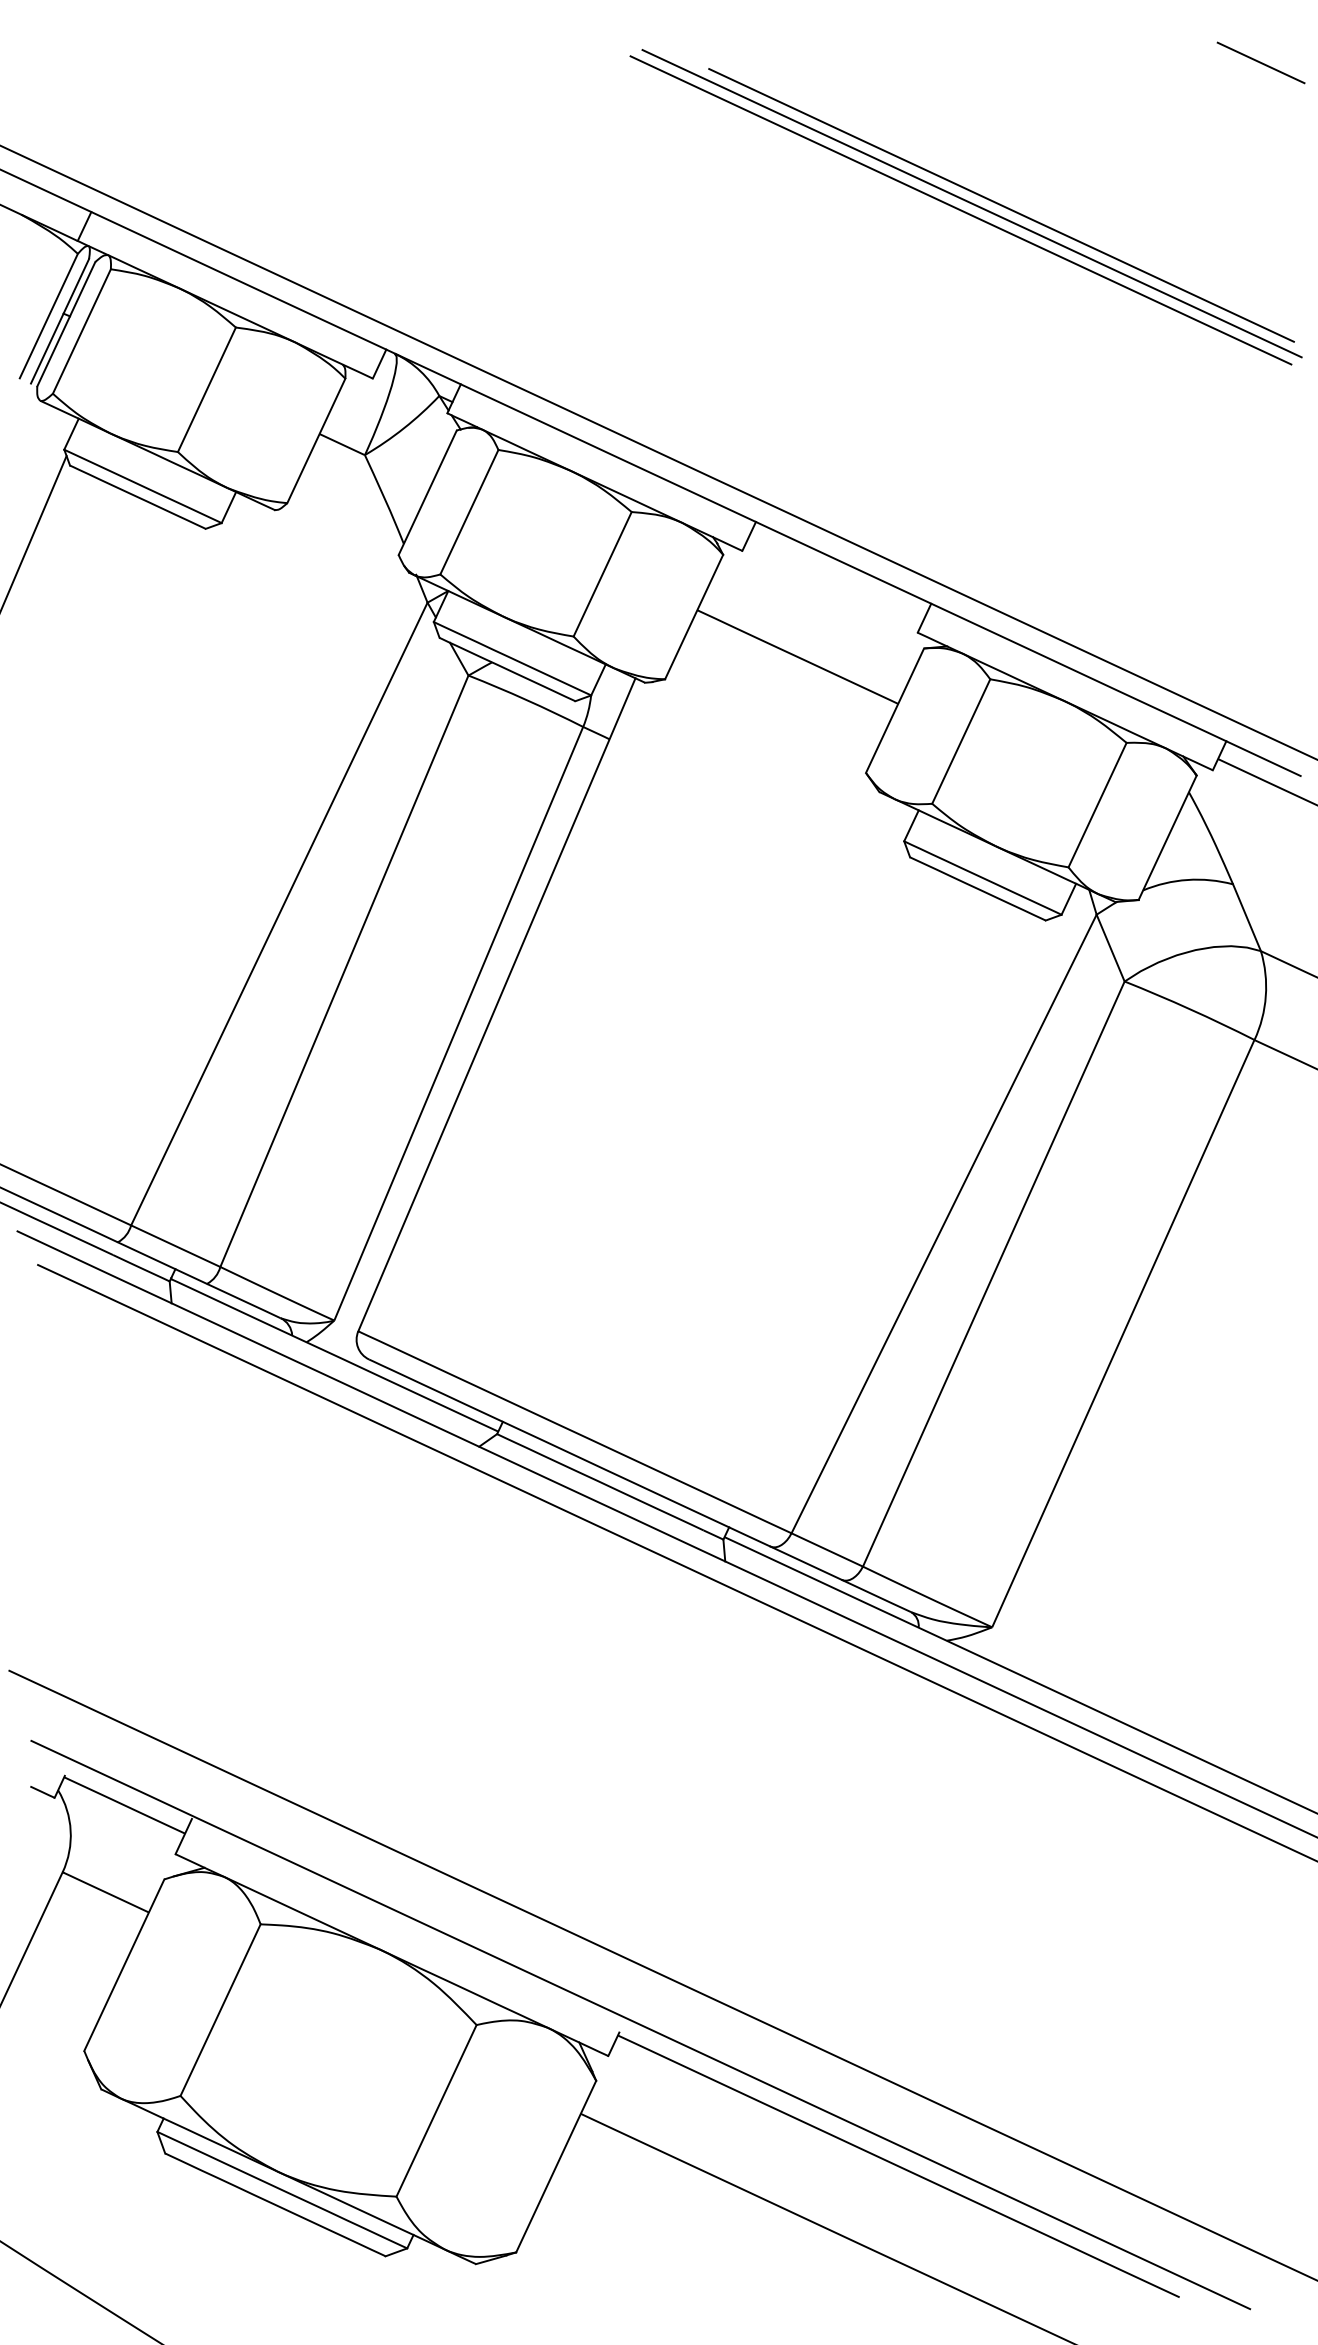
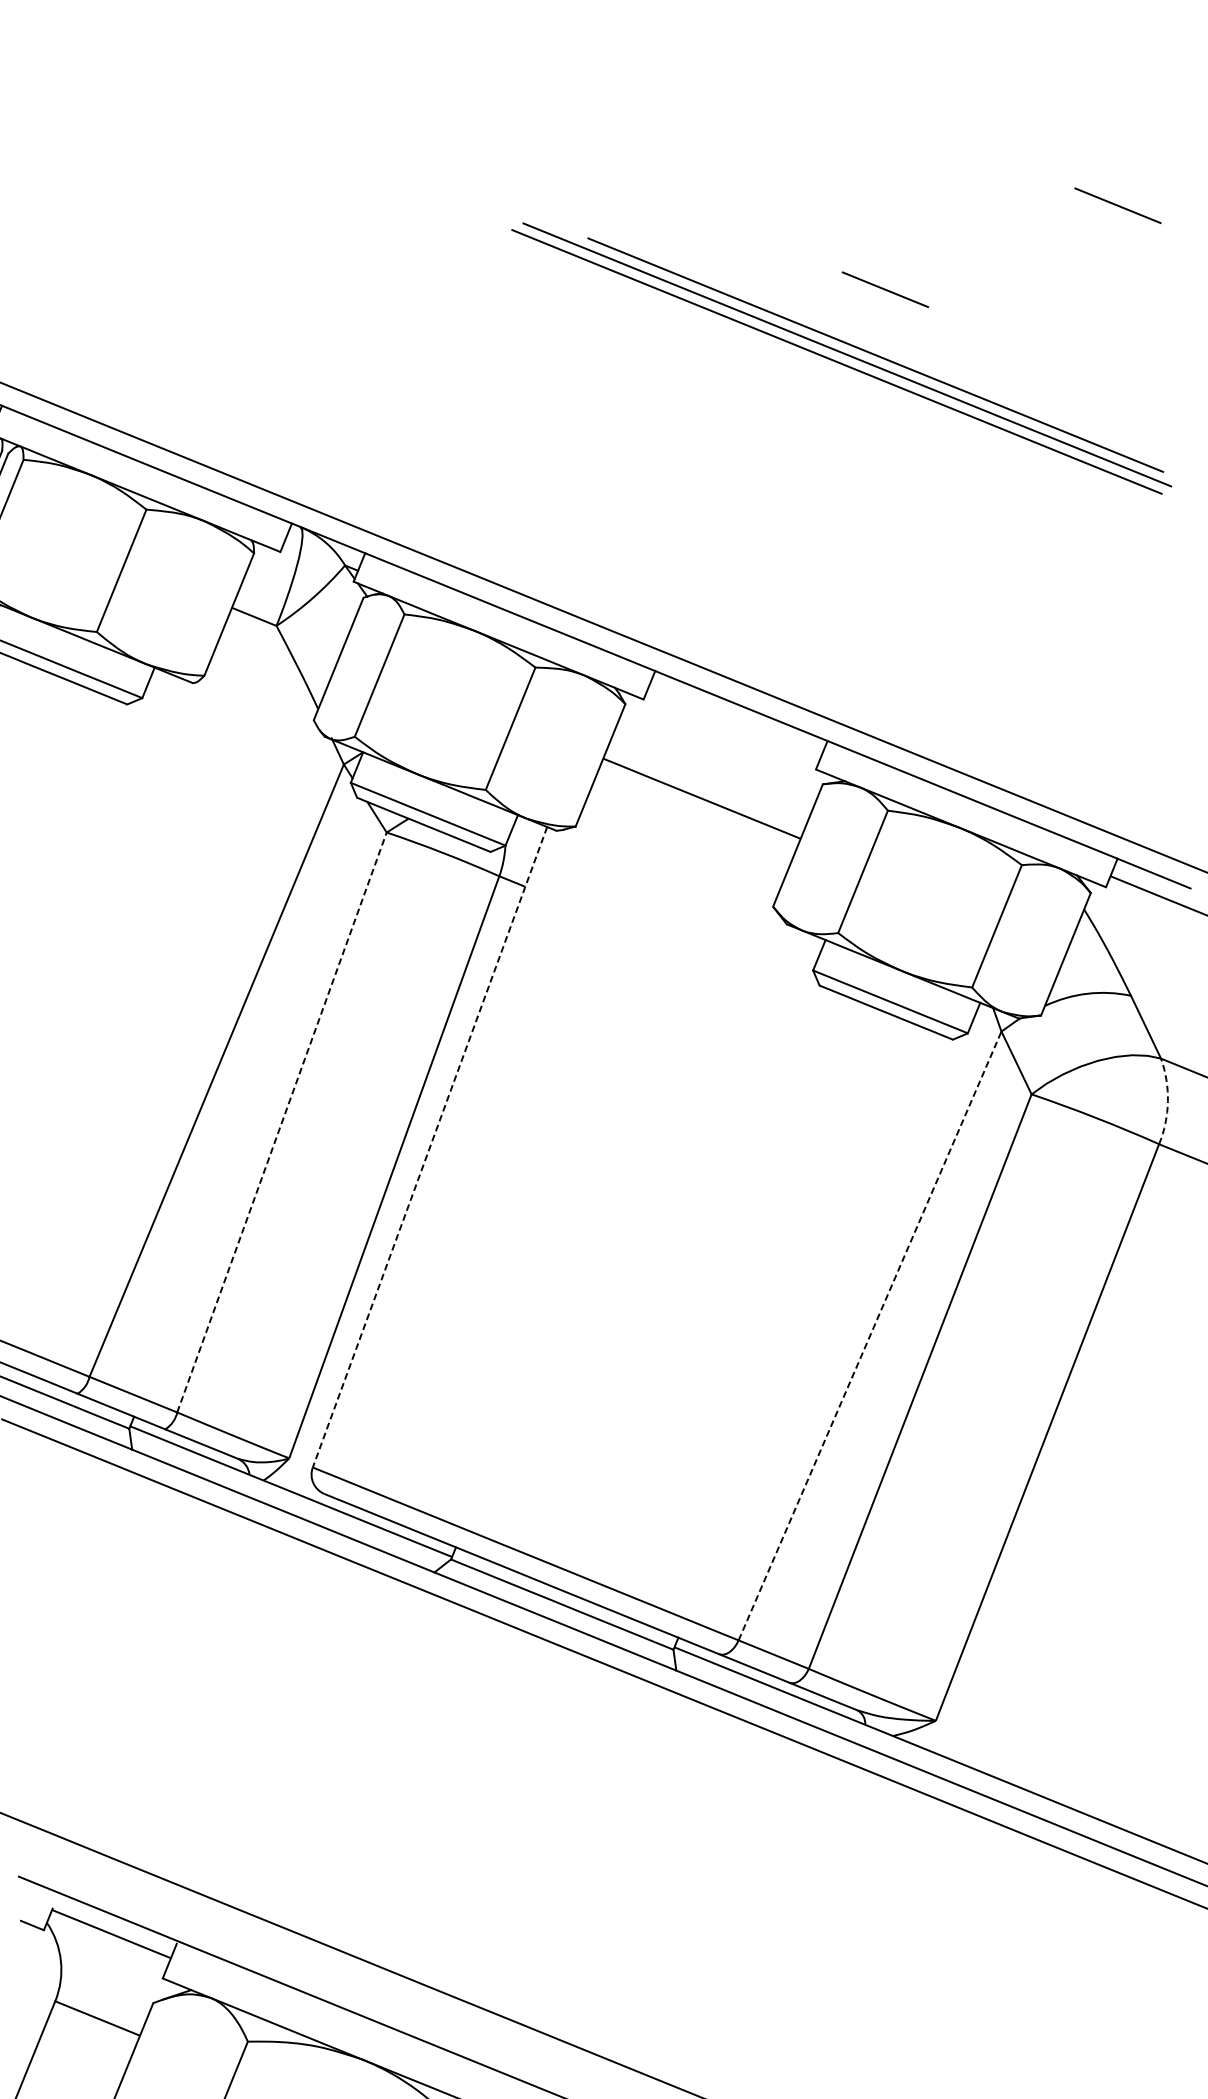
line: (1014, 137) -> (884, 289), added
line: (344, 971) -> (282, 1122), solid -> dashed
arc: (1265, 996) -> (1167, 1101), solid -> dashed
line: (496, 1004) -> (429, 1146), solid -> dashed
line: (944, 1224) -> (870, 1336), solid -> dashed

